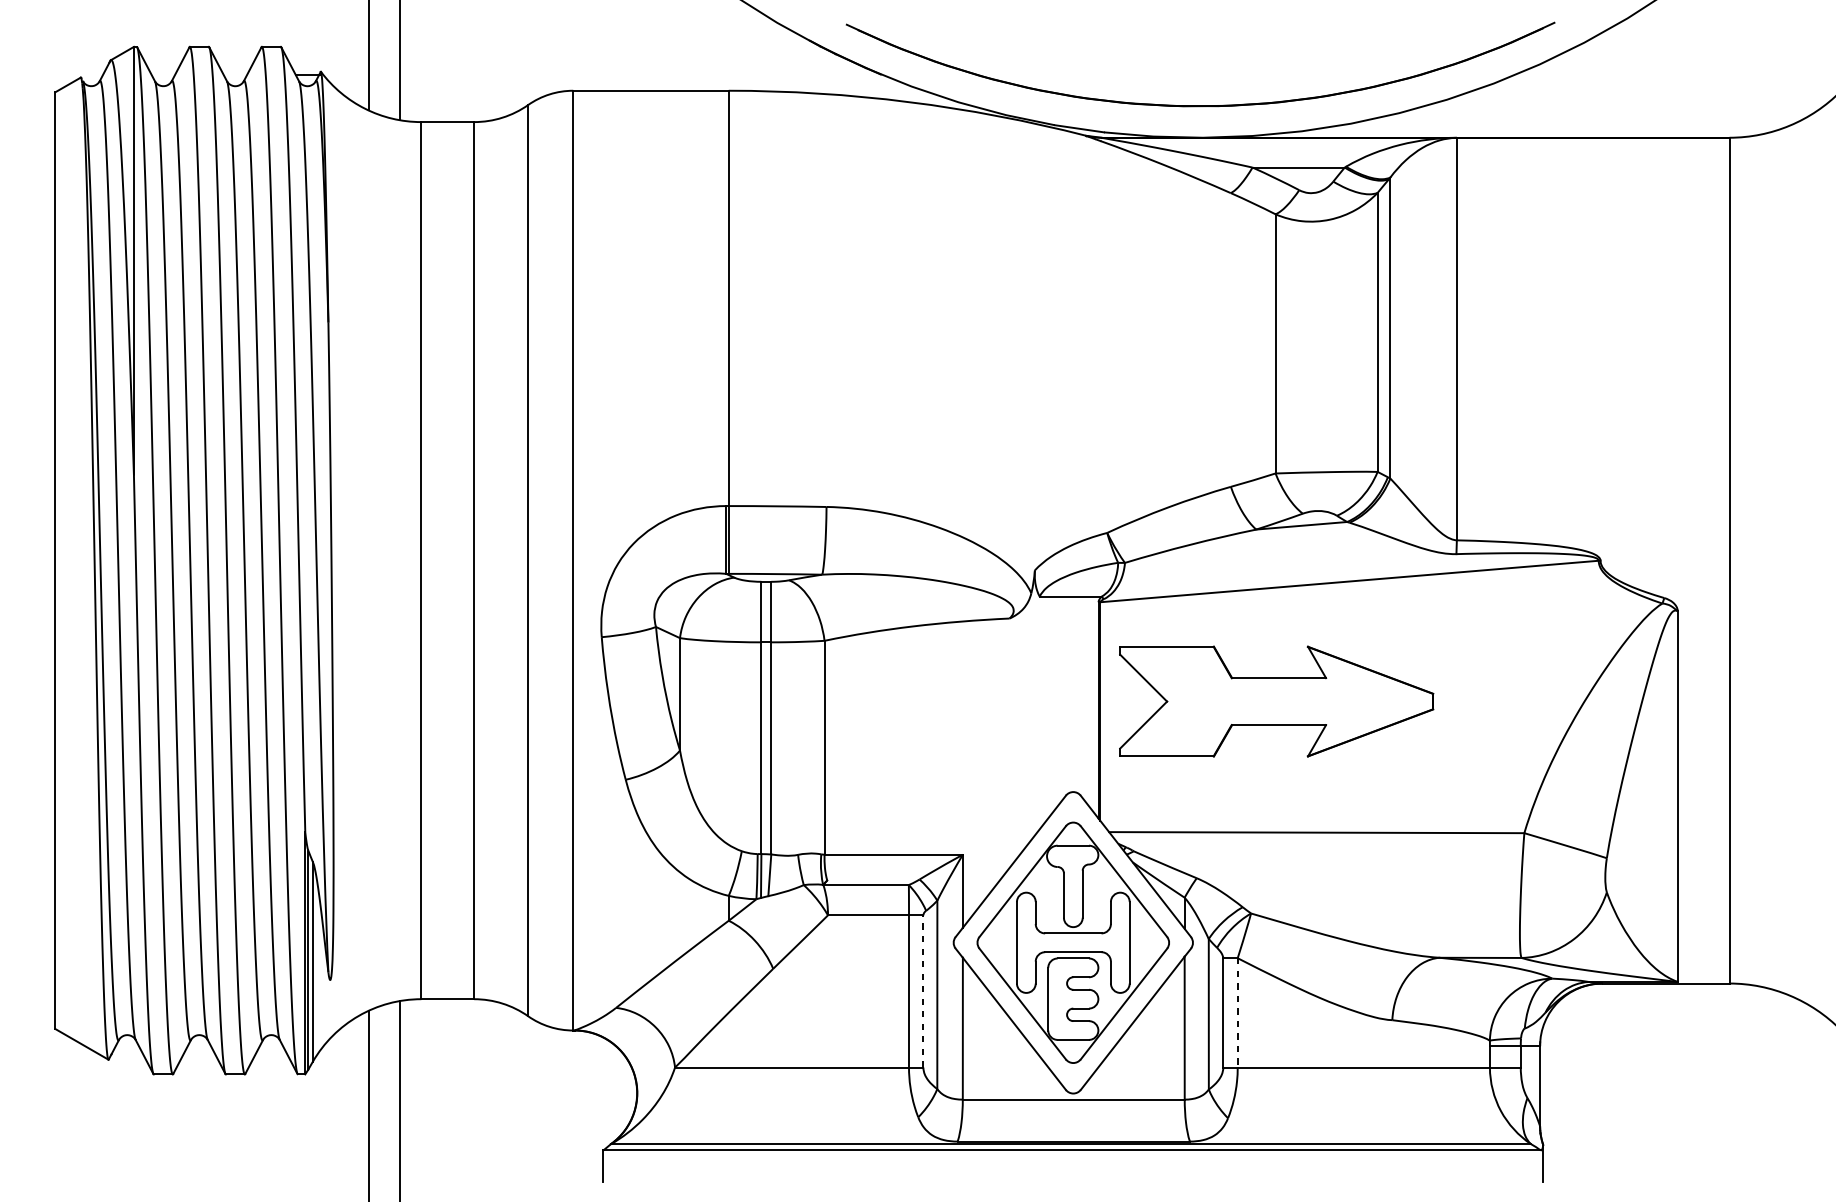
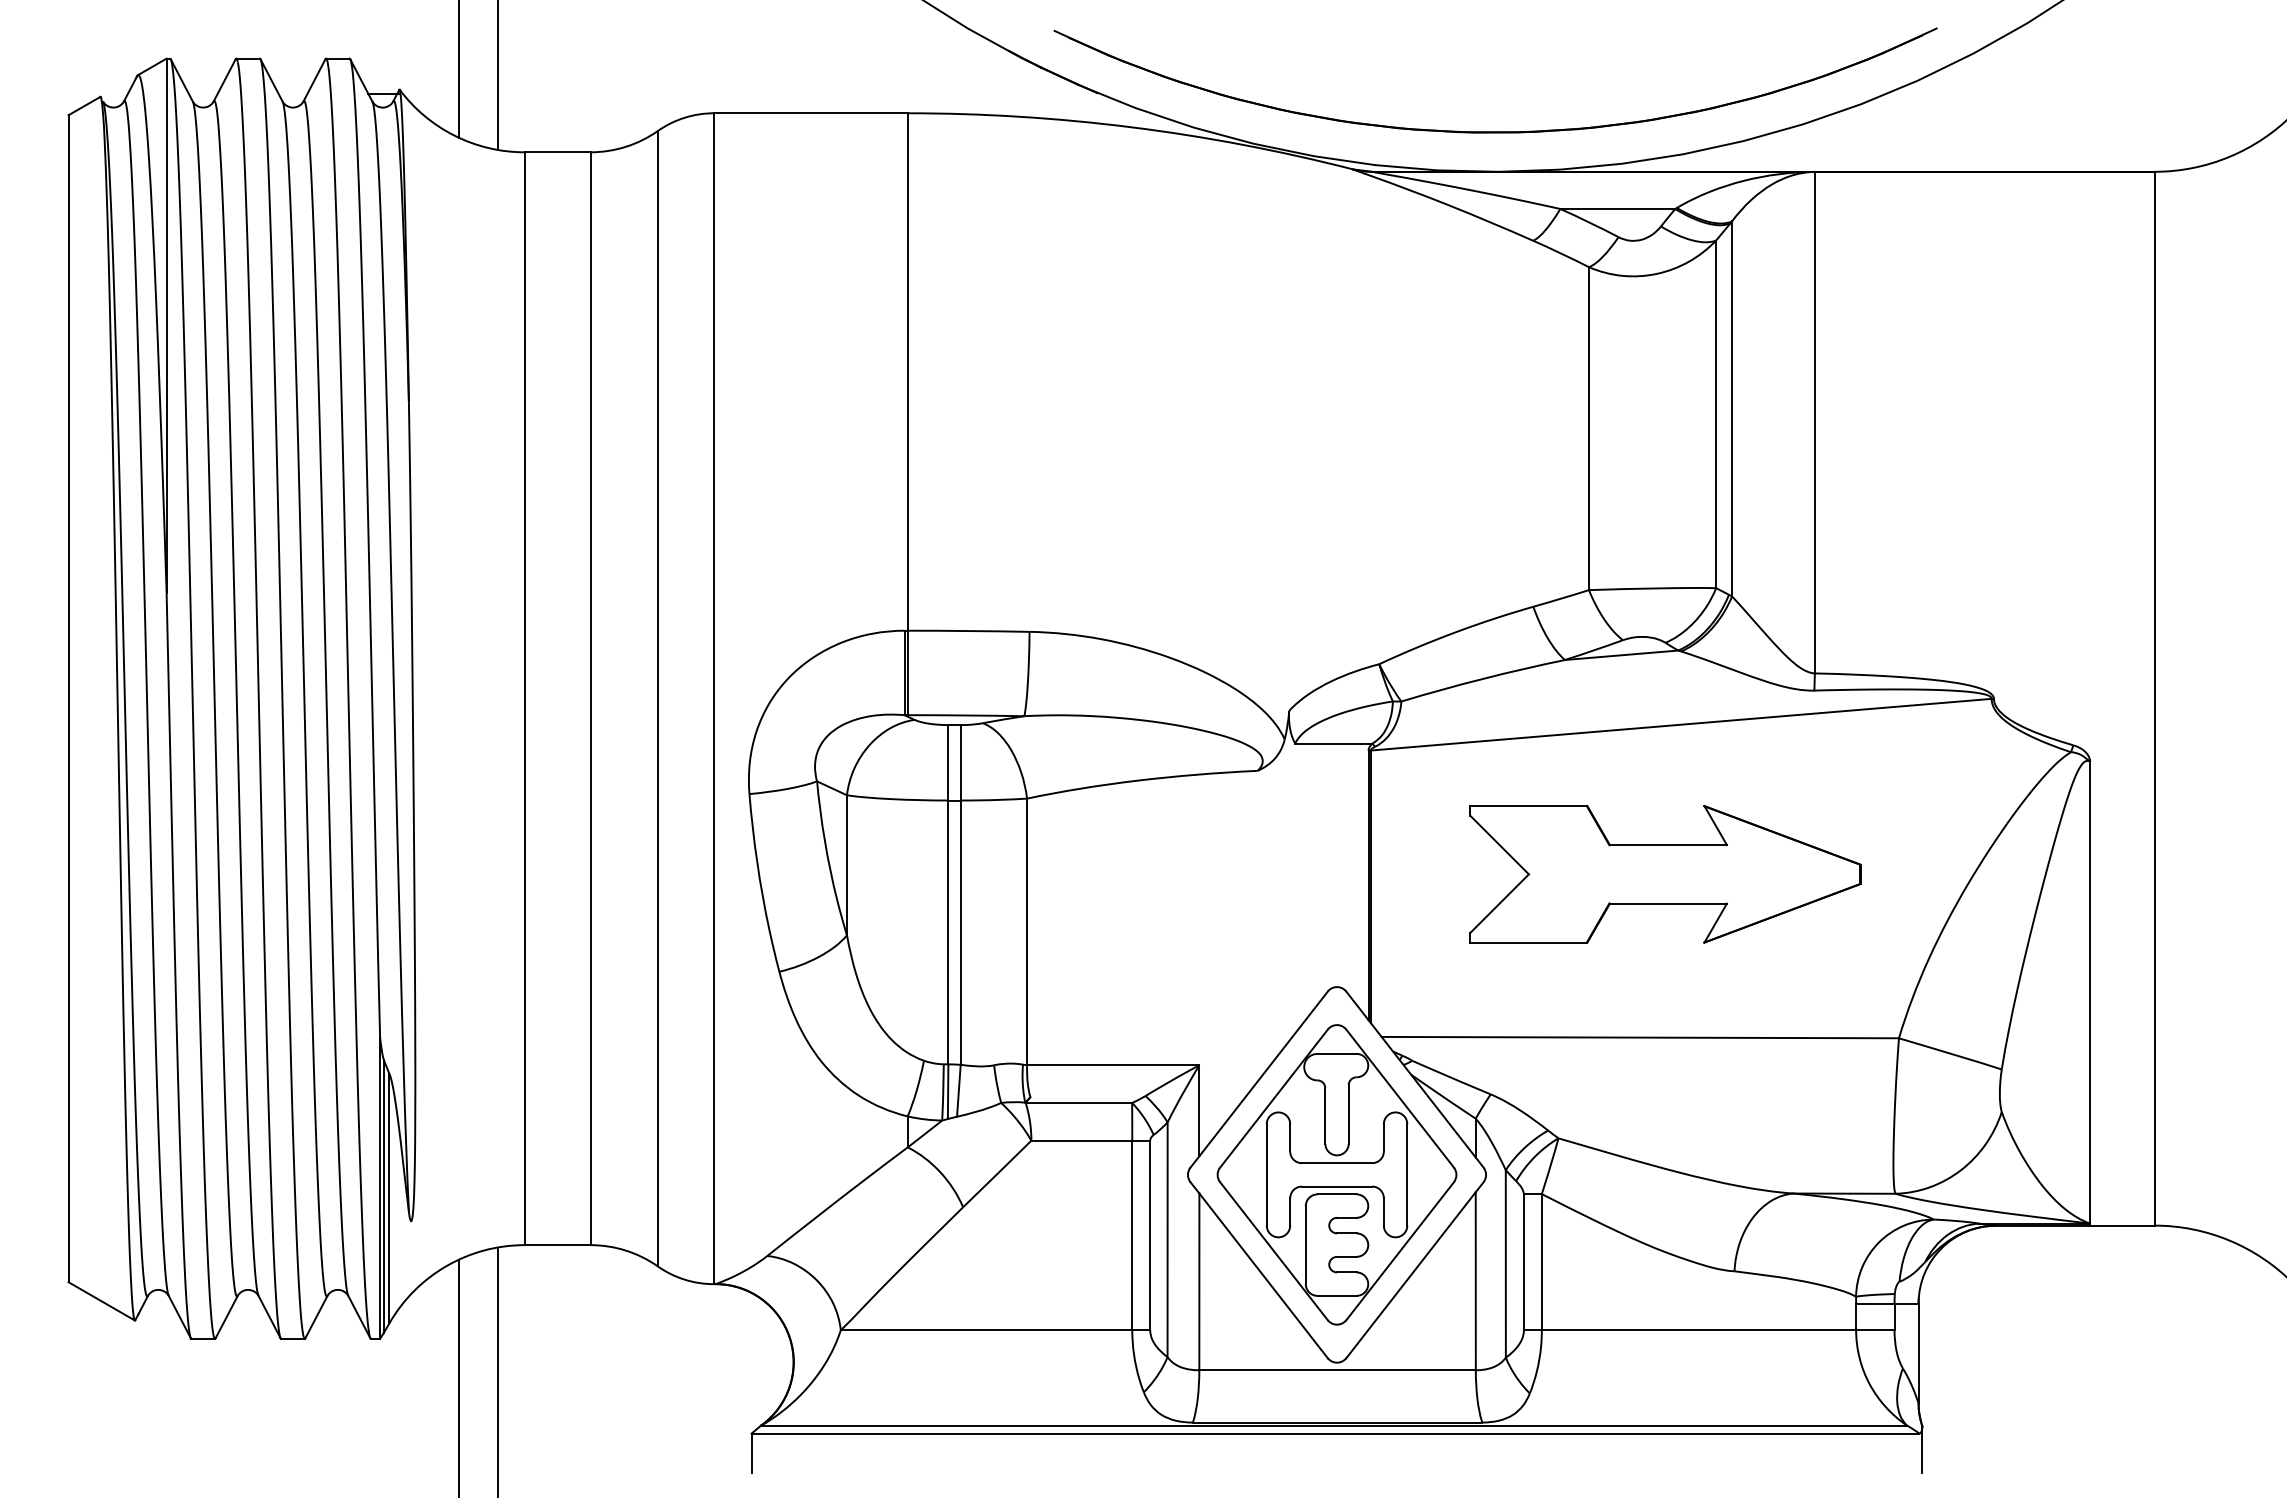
part: (1276, 700) -> (1665, 873), moved
line: (923, 991) -> (1150, 1235), dashed -> solid
line: (1237, 1013) -> (1541, 1262), dashed -> solid

